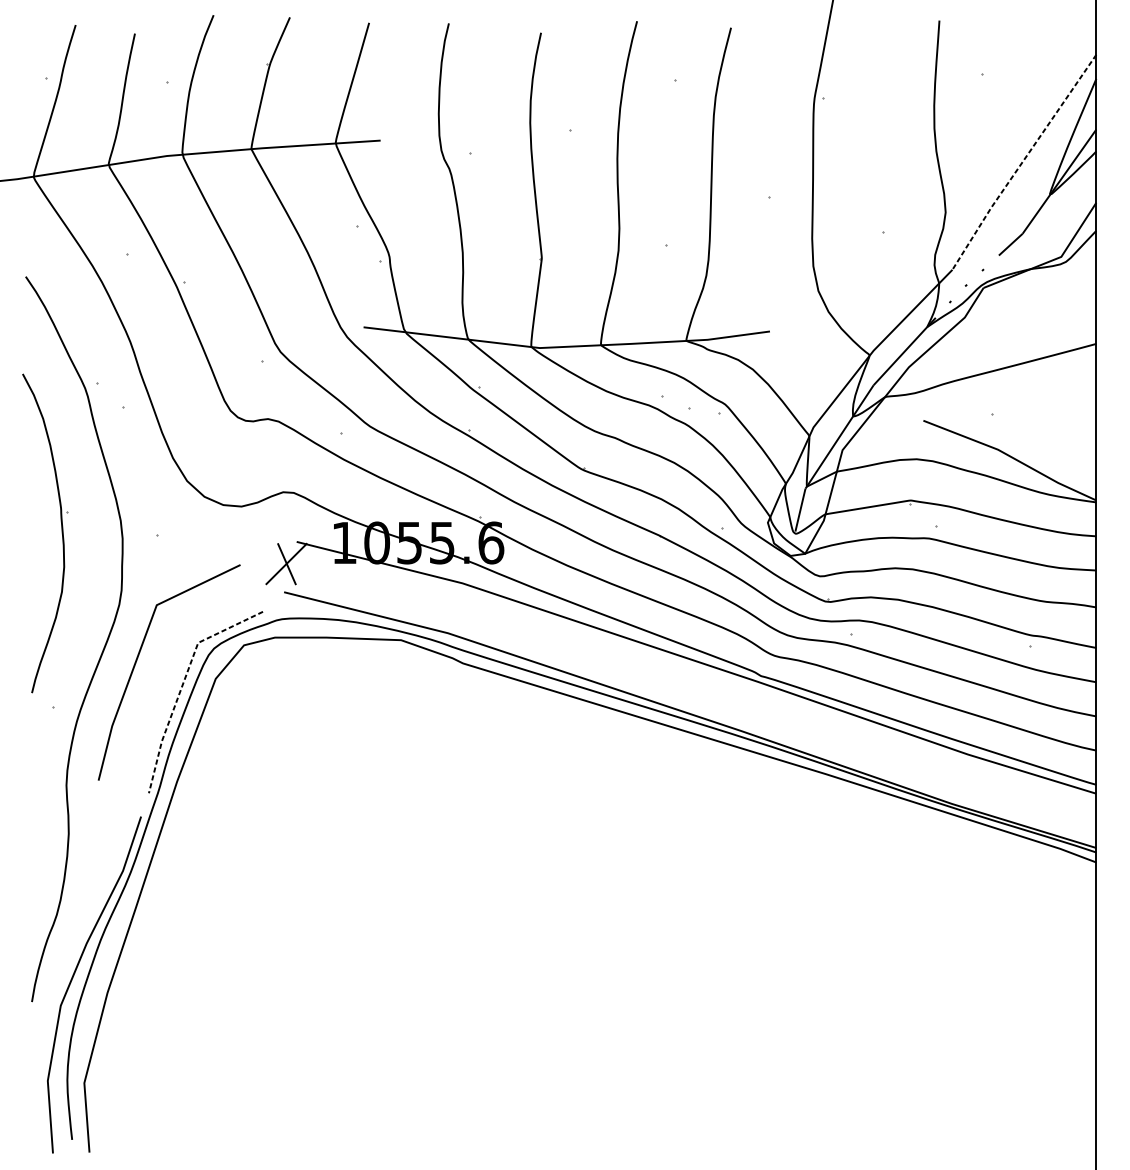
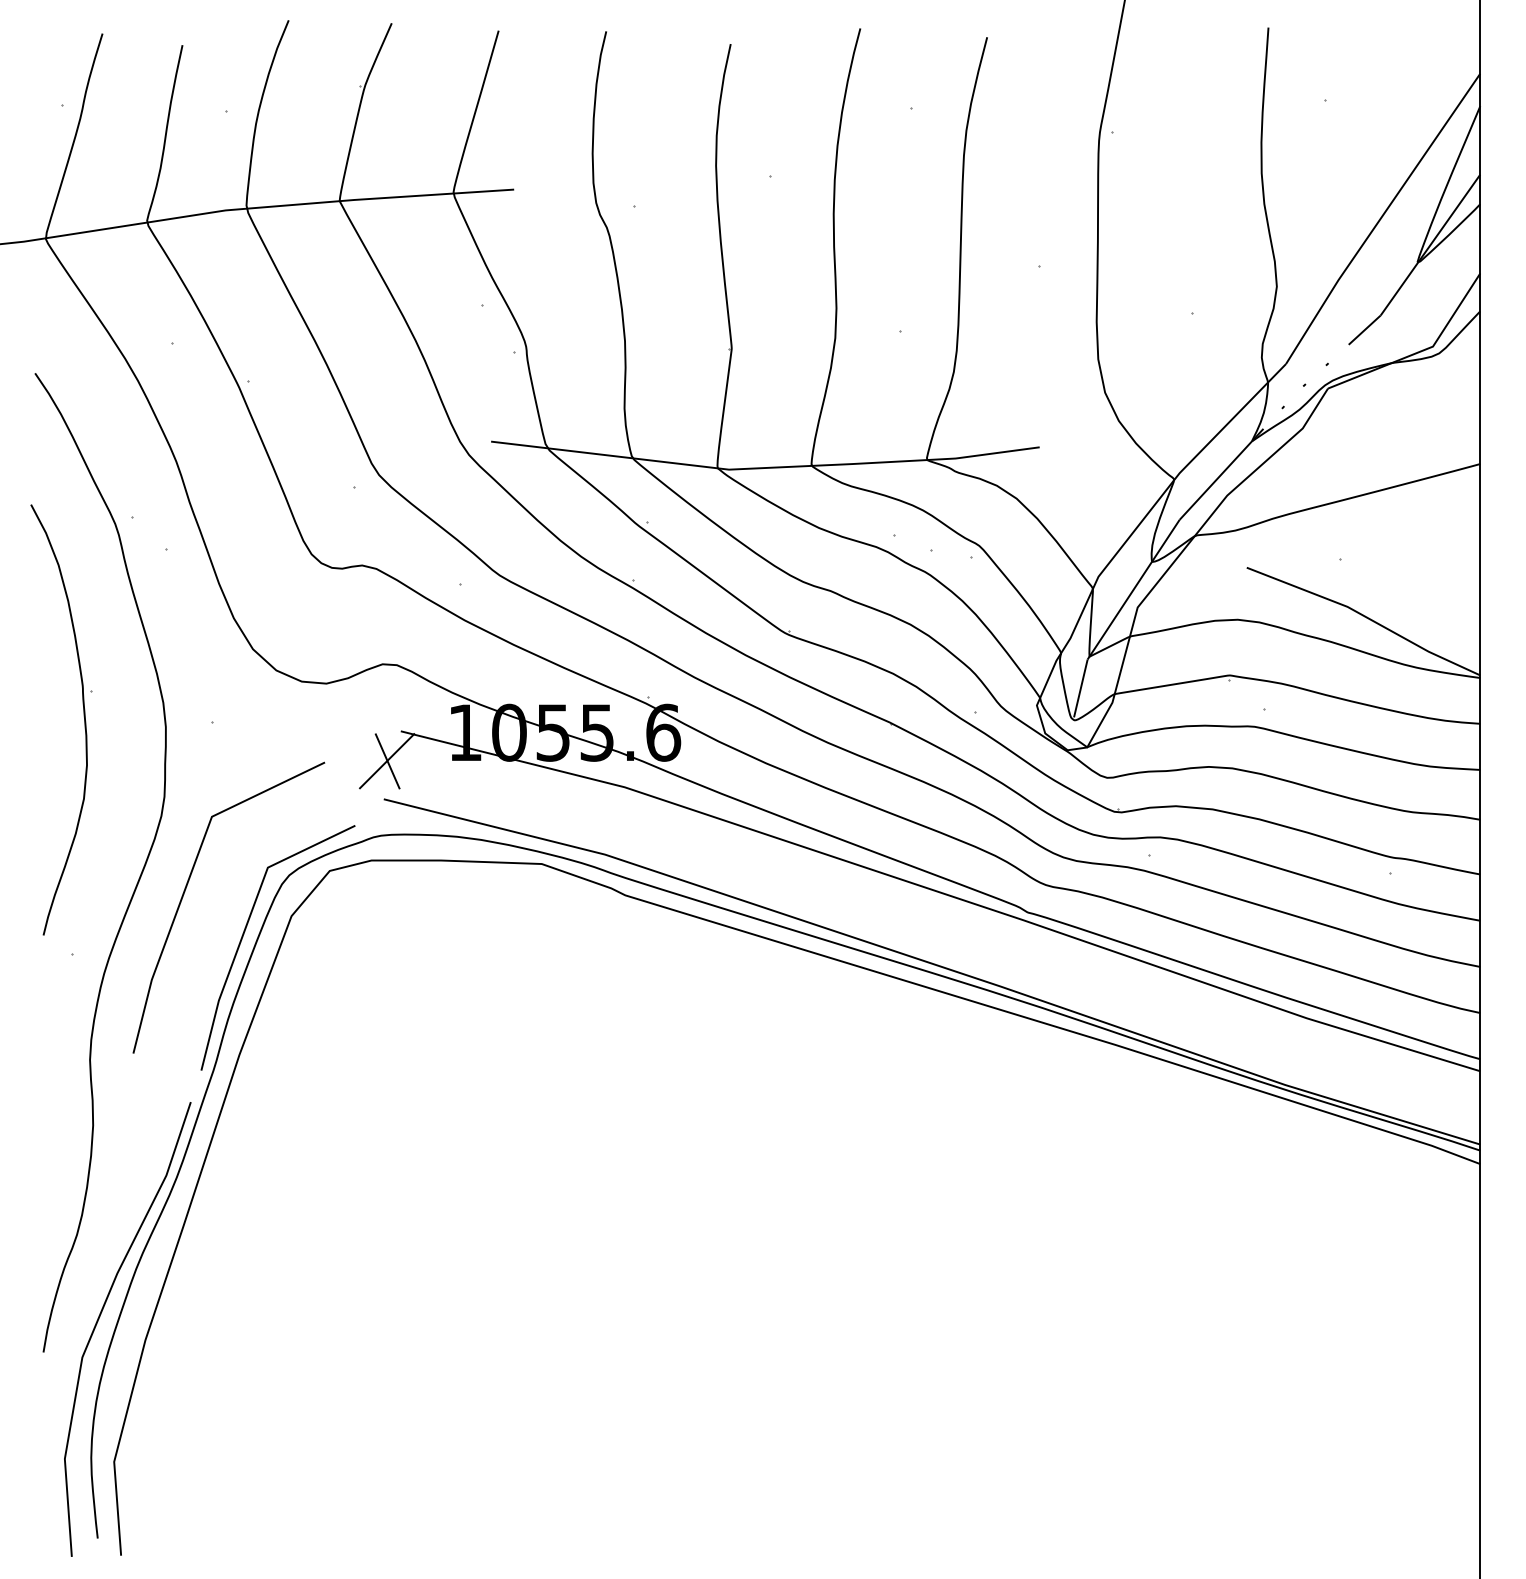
line: (1022, 162) -> (1380, 218), dashed -> solid
line: (183, 683) -> (247, 922), dashed -> solid

